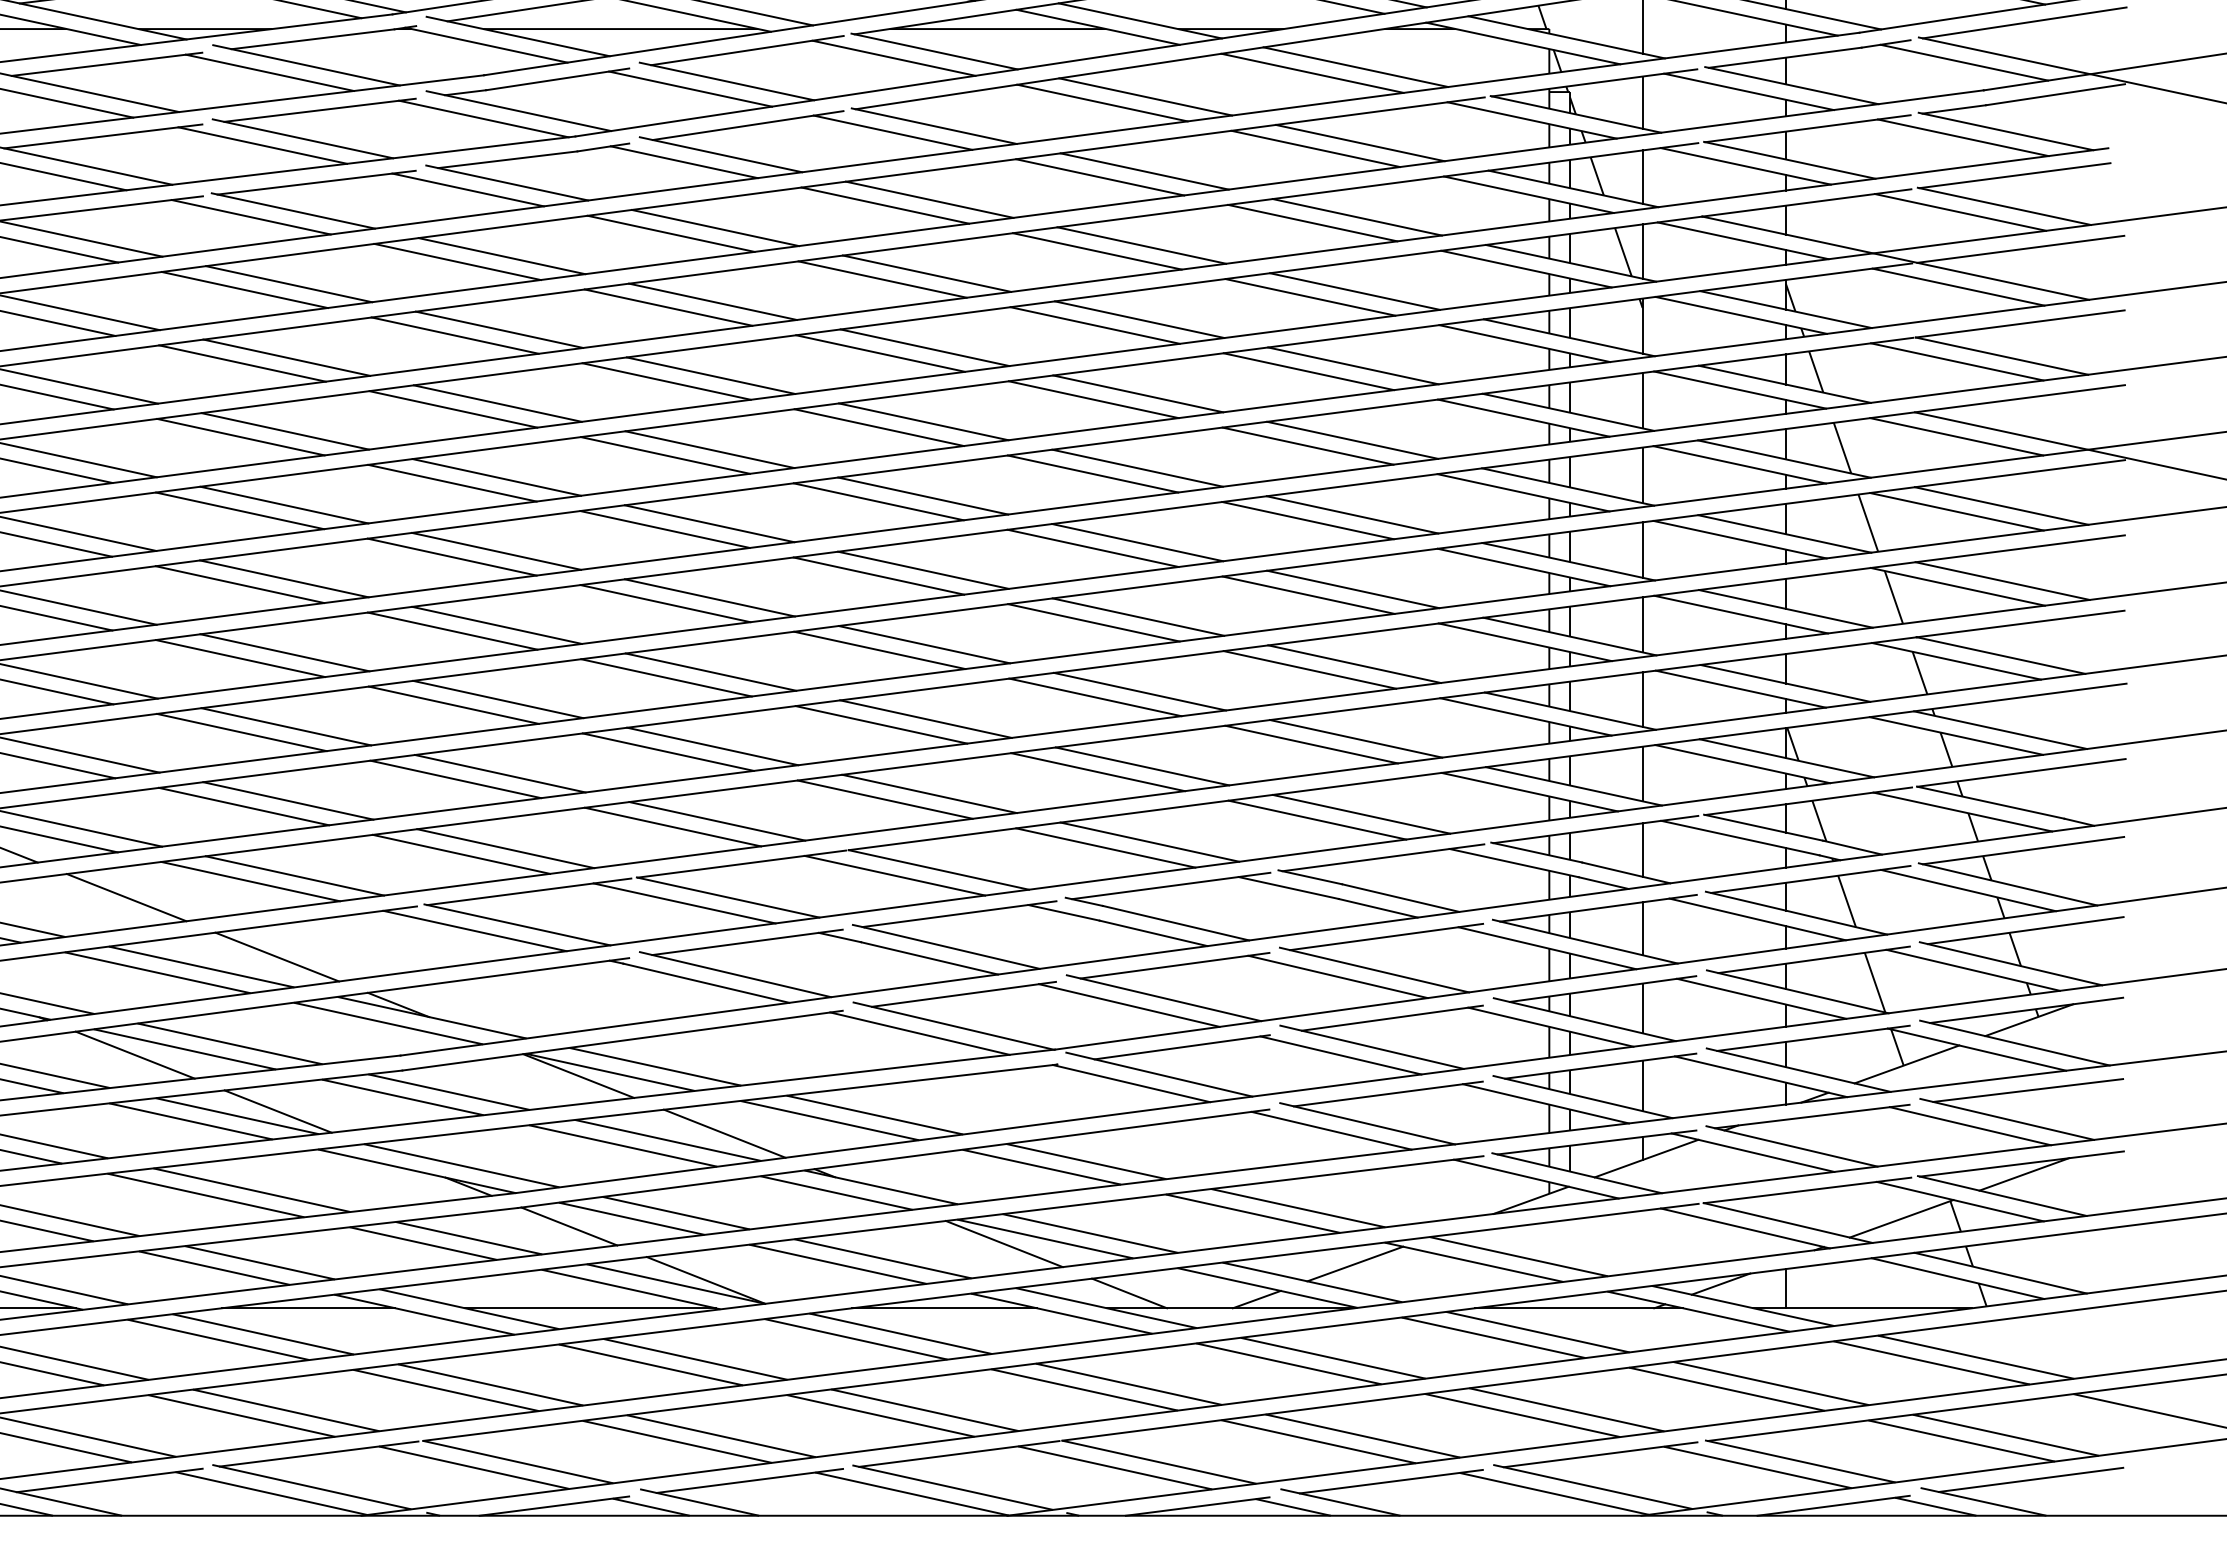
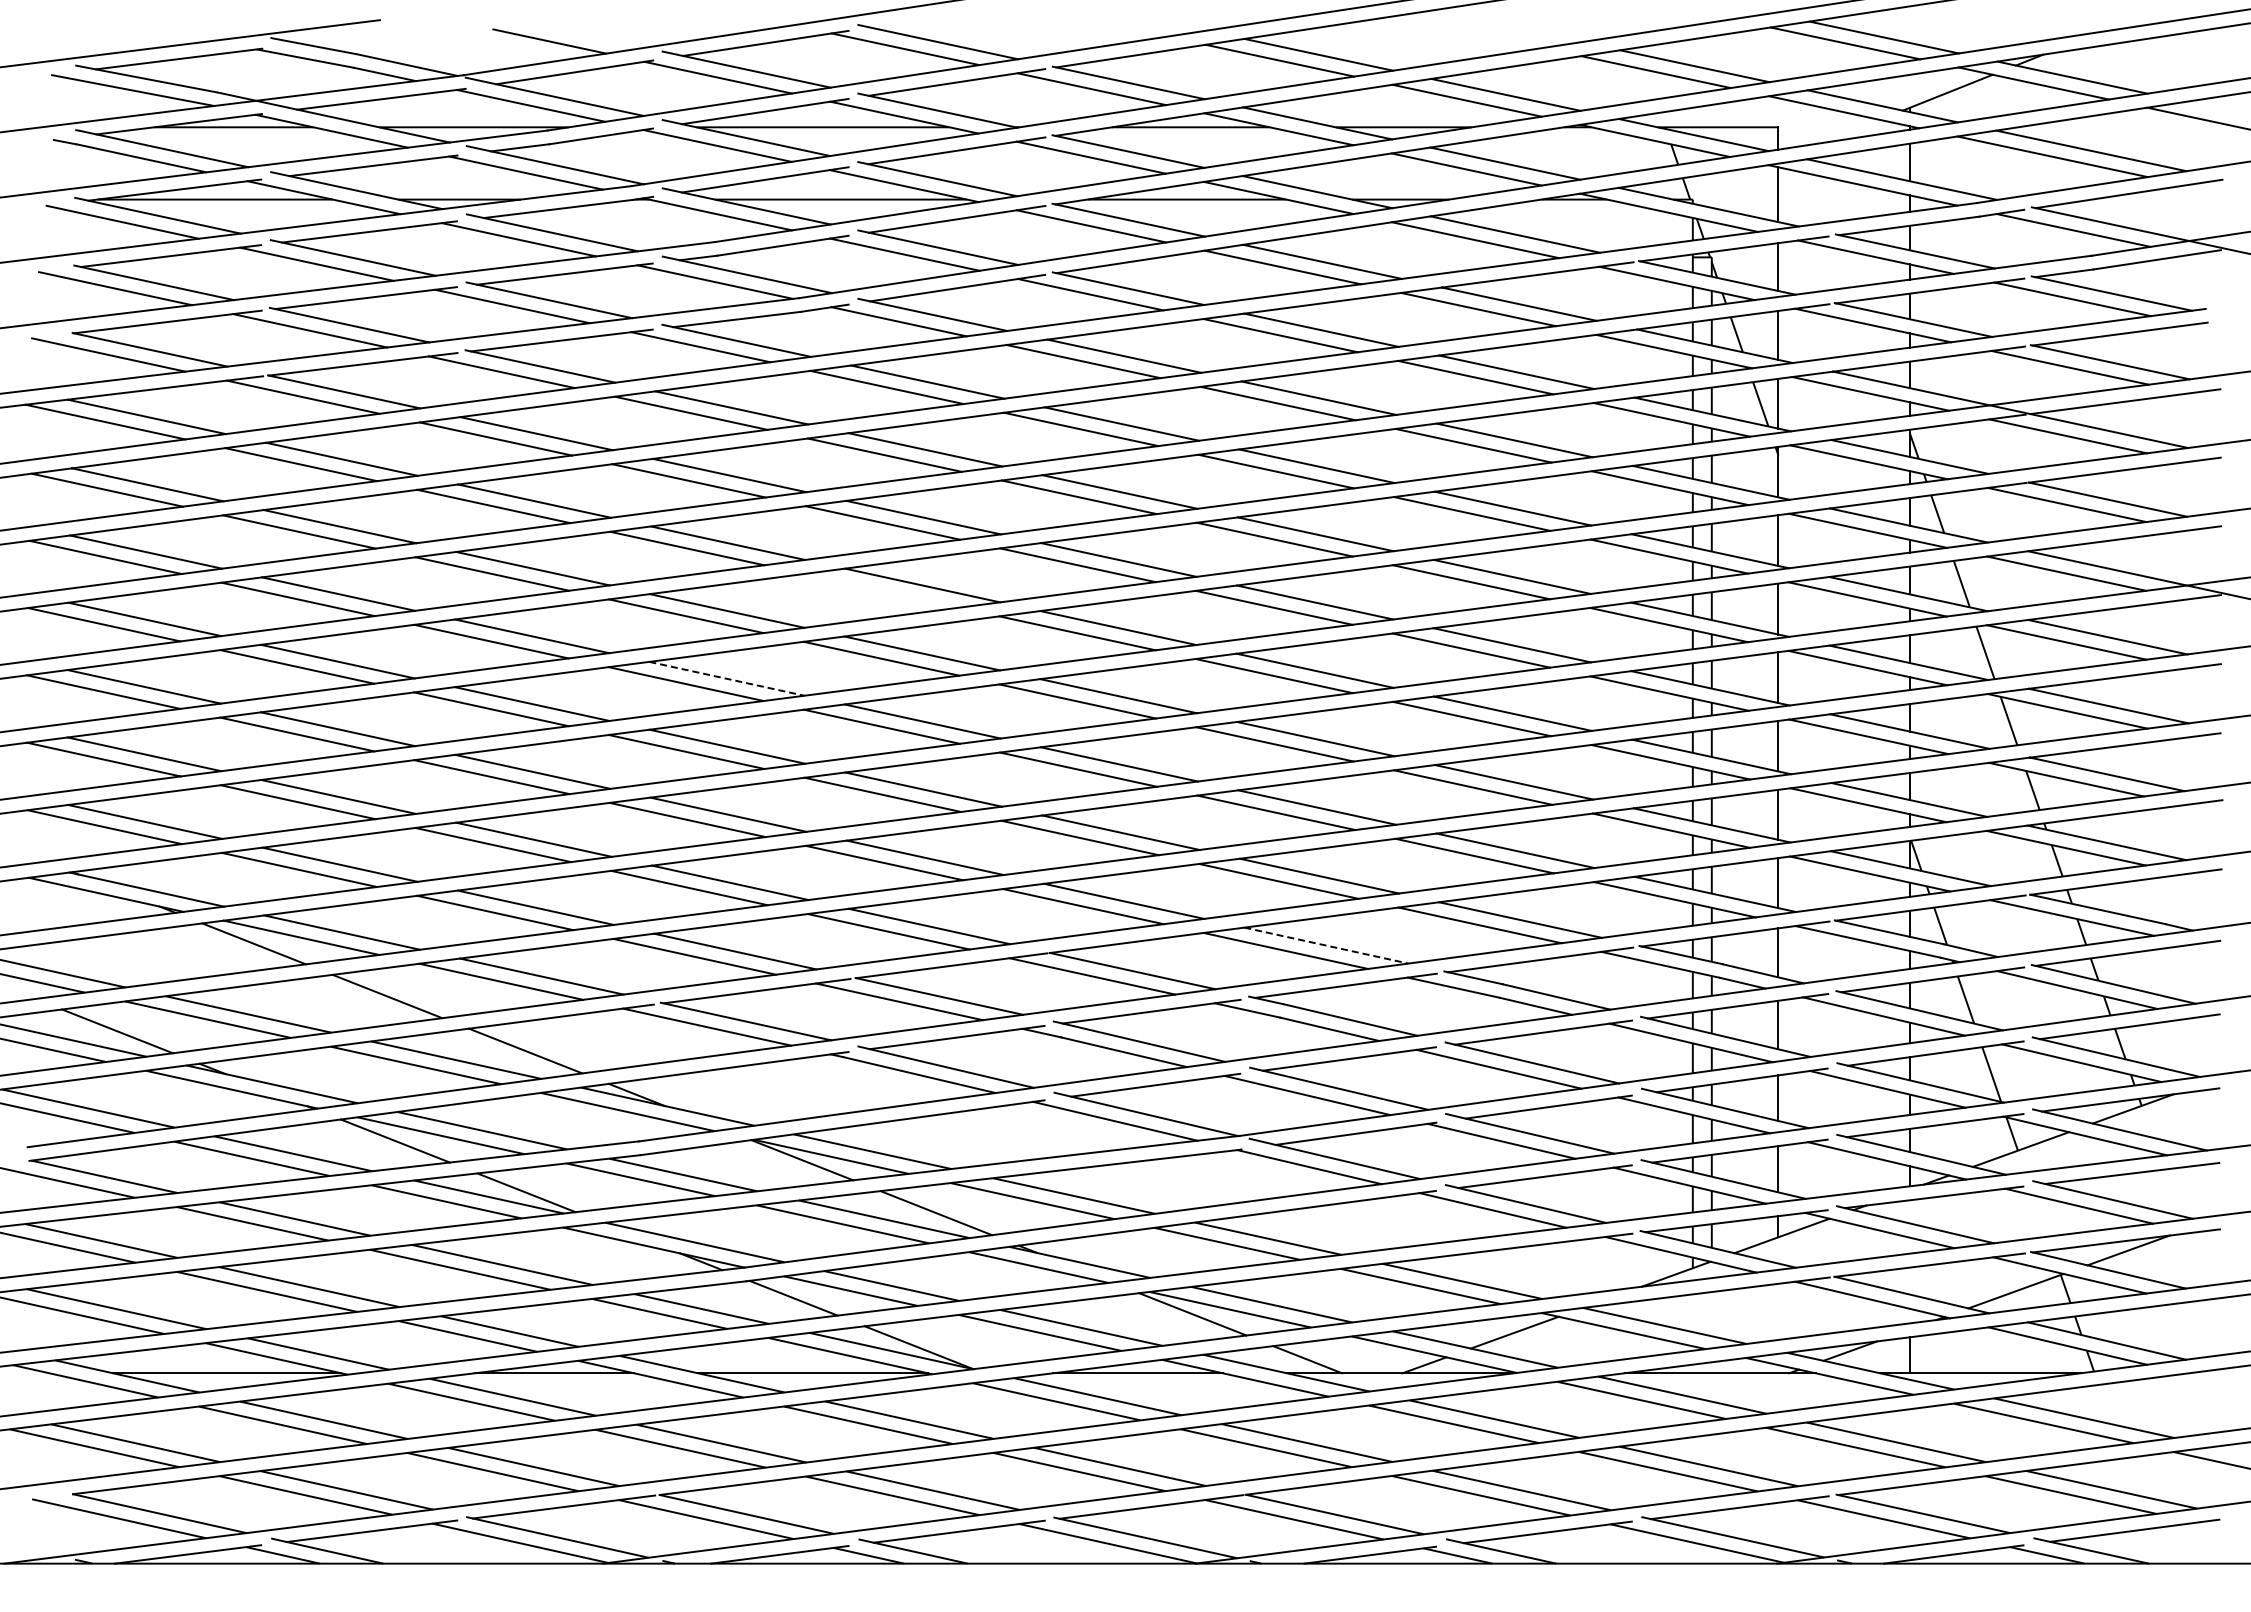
line: (665, 455) -> (881, 590), removed
line: (497, 551) -> (727, 678), solid -> dashed
line: (1150, 842) -> (1326, 945), solid -> dashed

